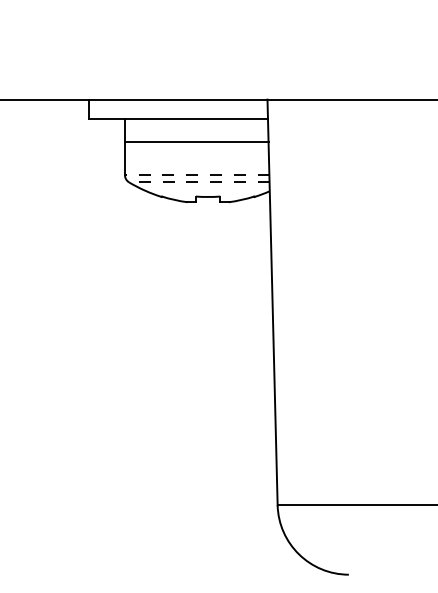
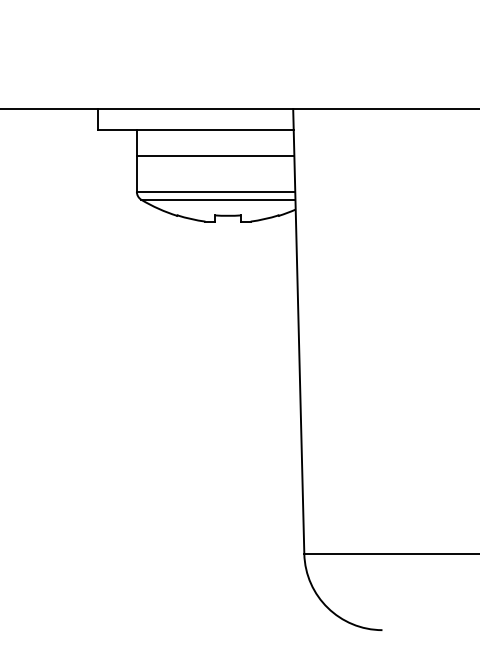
line: (196, 175) -> (215, 192), dashed -> solid
line: (198, 182) -> (217, 199), dashed -> solid

